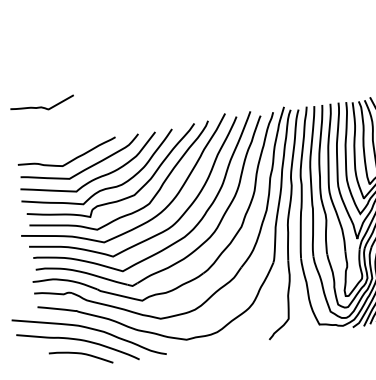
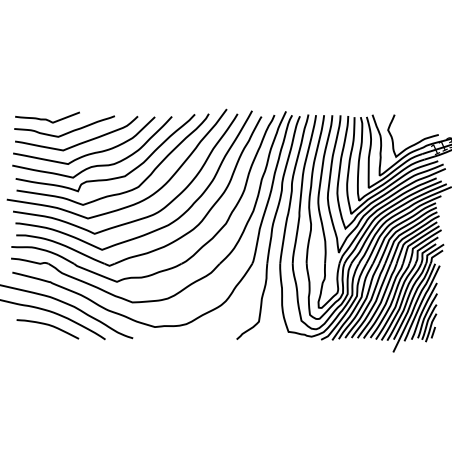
curve: (41, 106) -> (46, 118), moved

